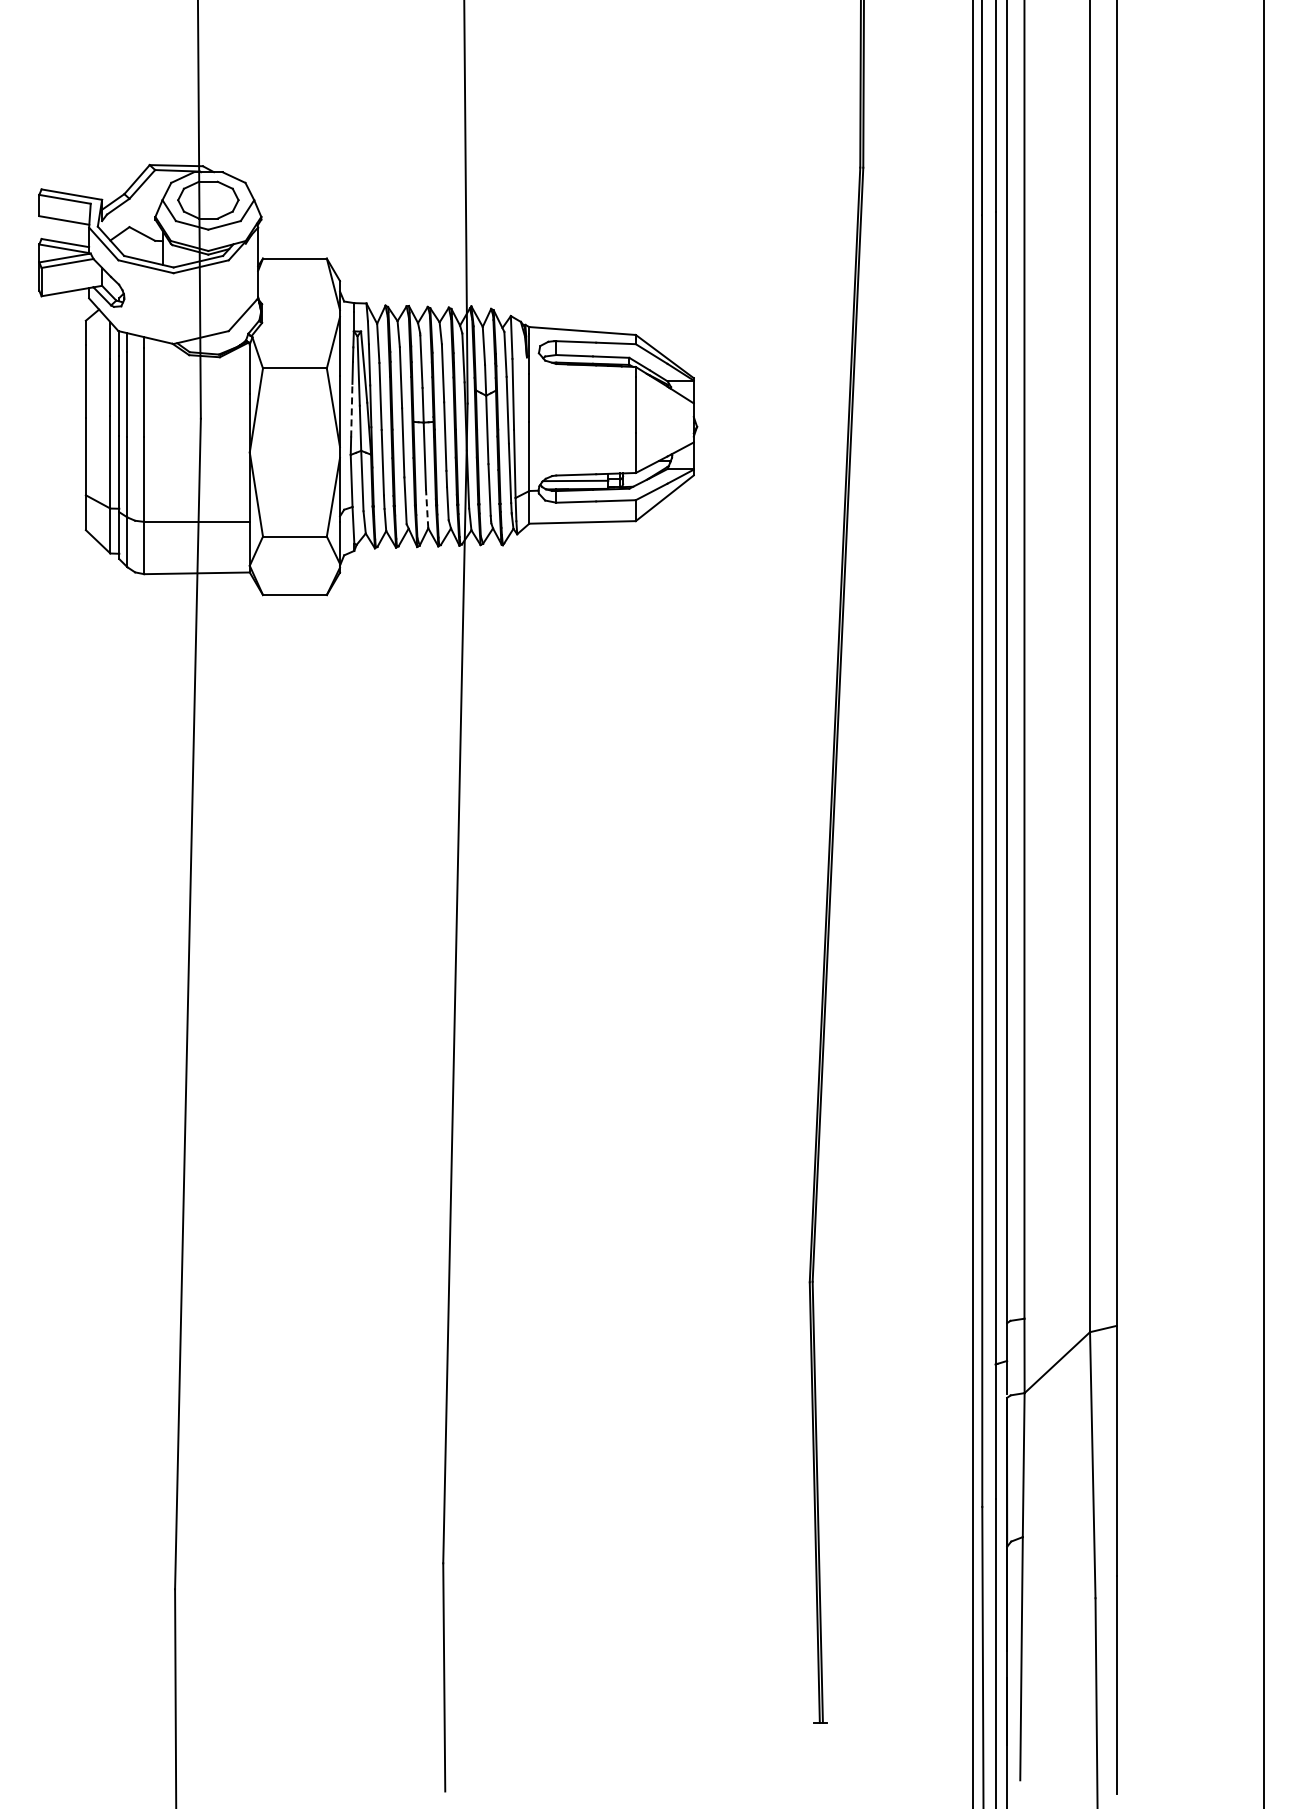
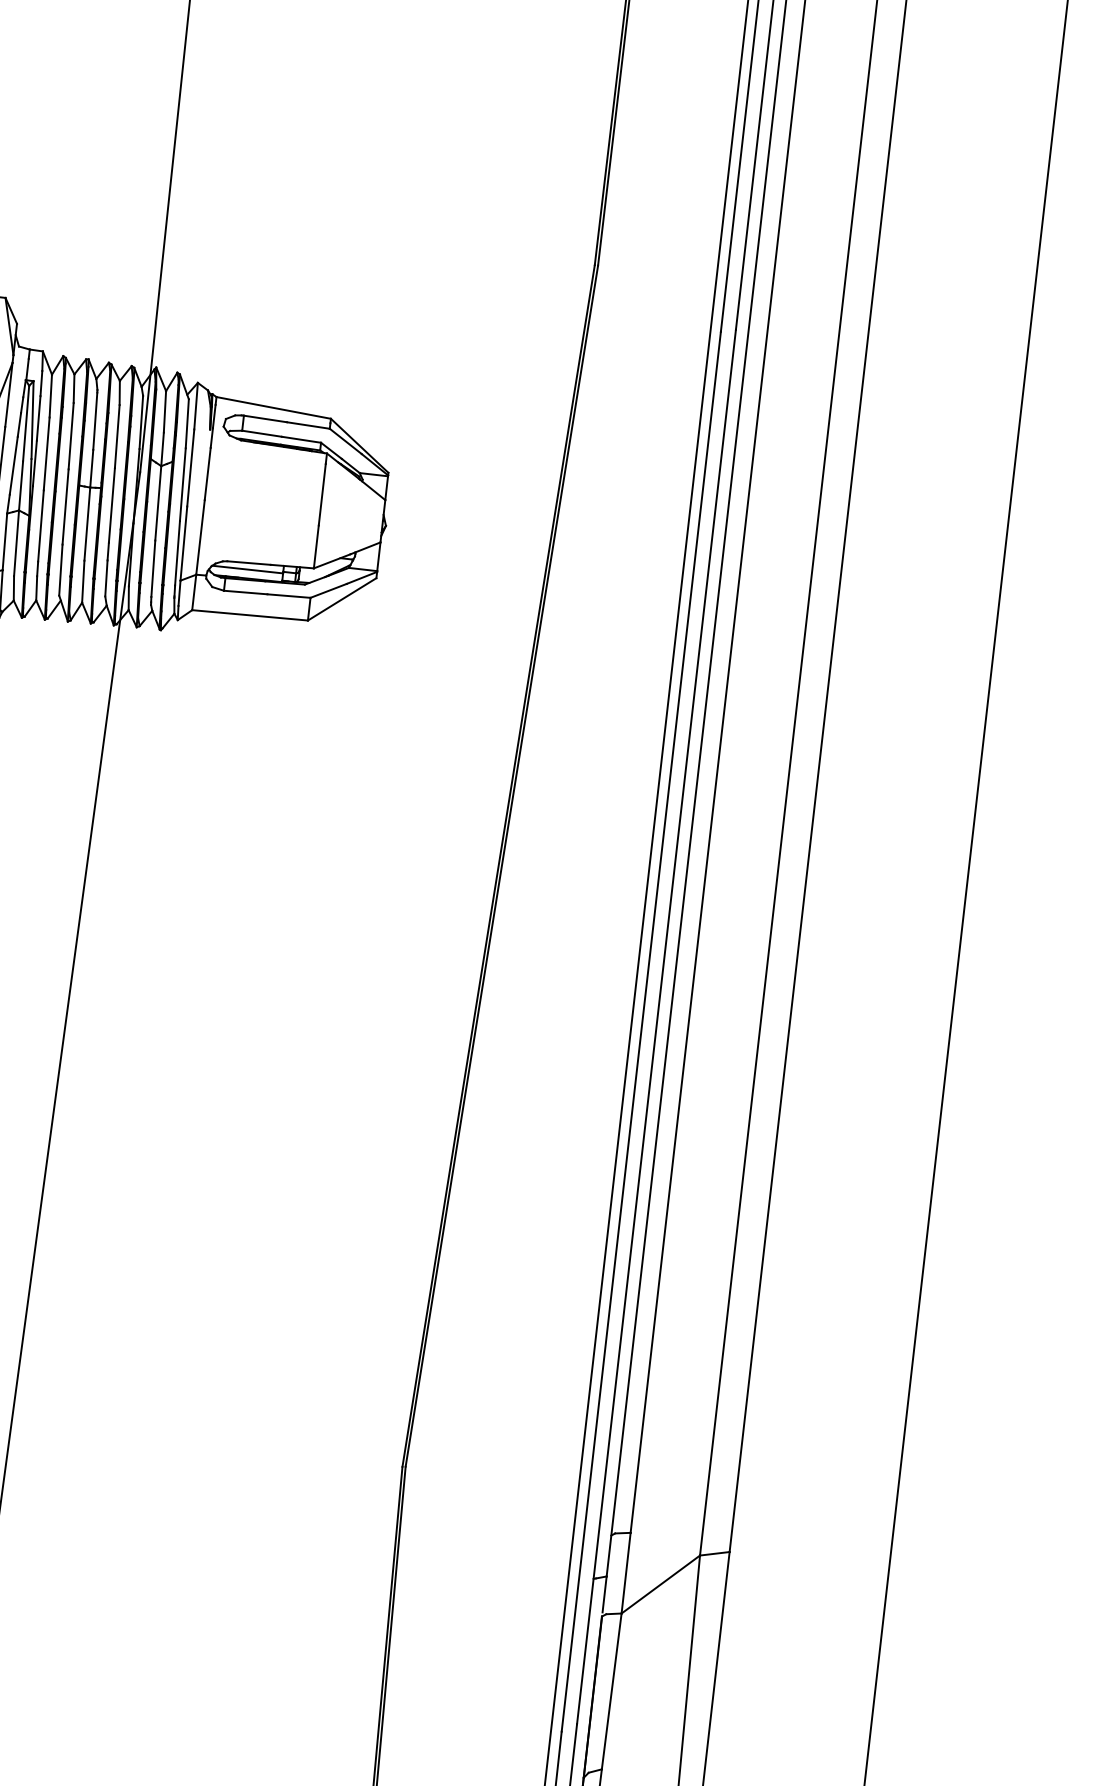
line: (351, 410) -> (13, 465), dashed -> solid
line: (427, 508) -> (83, 581), dashed -> solid

